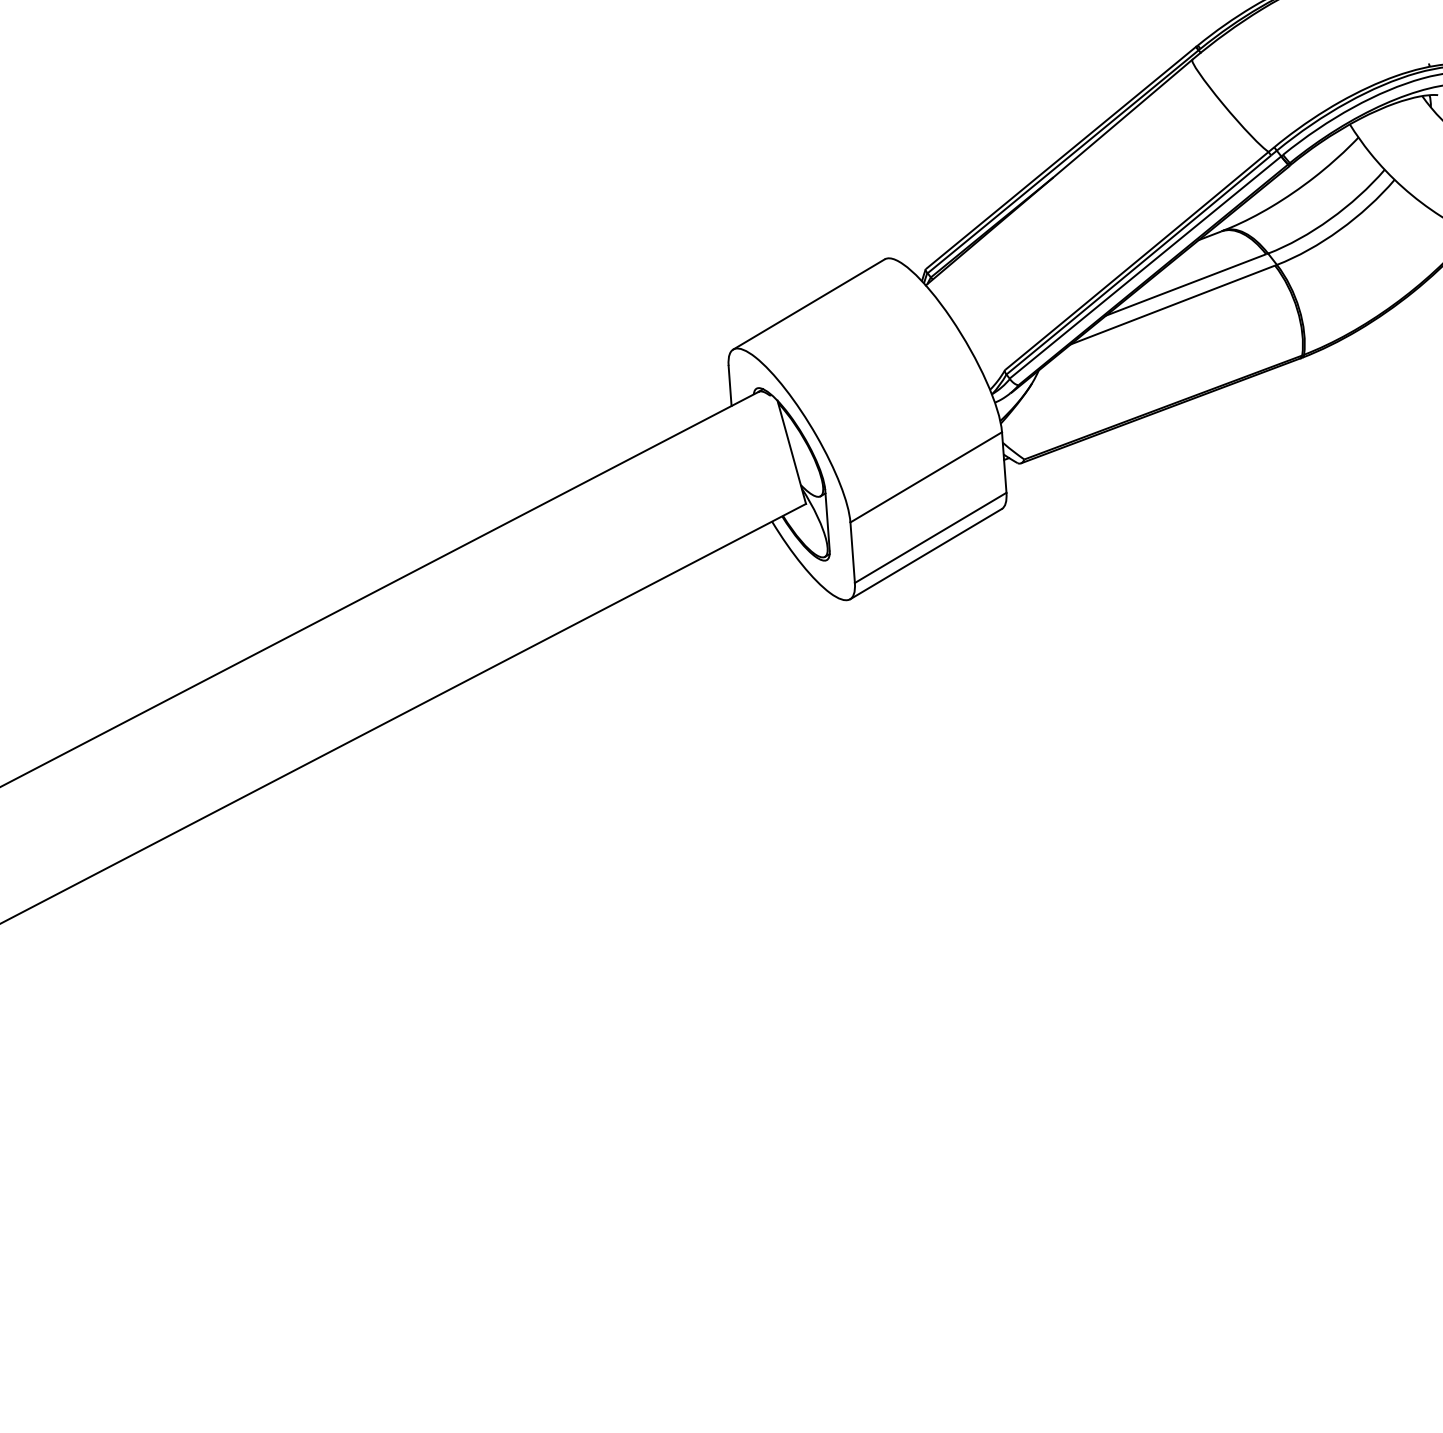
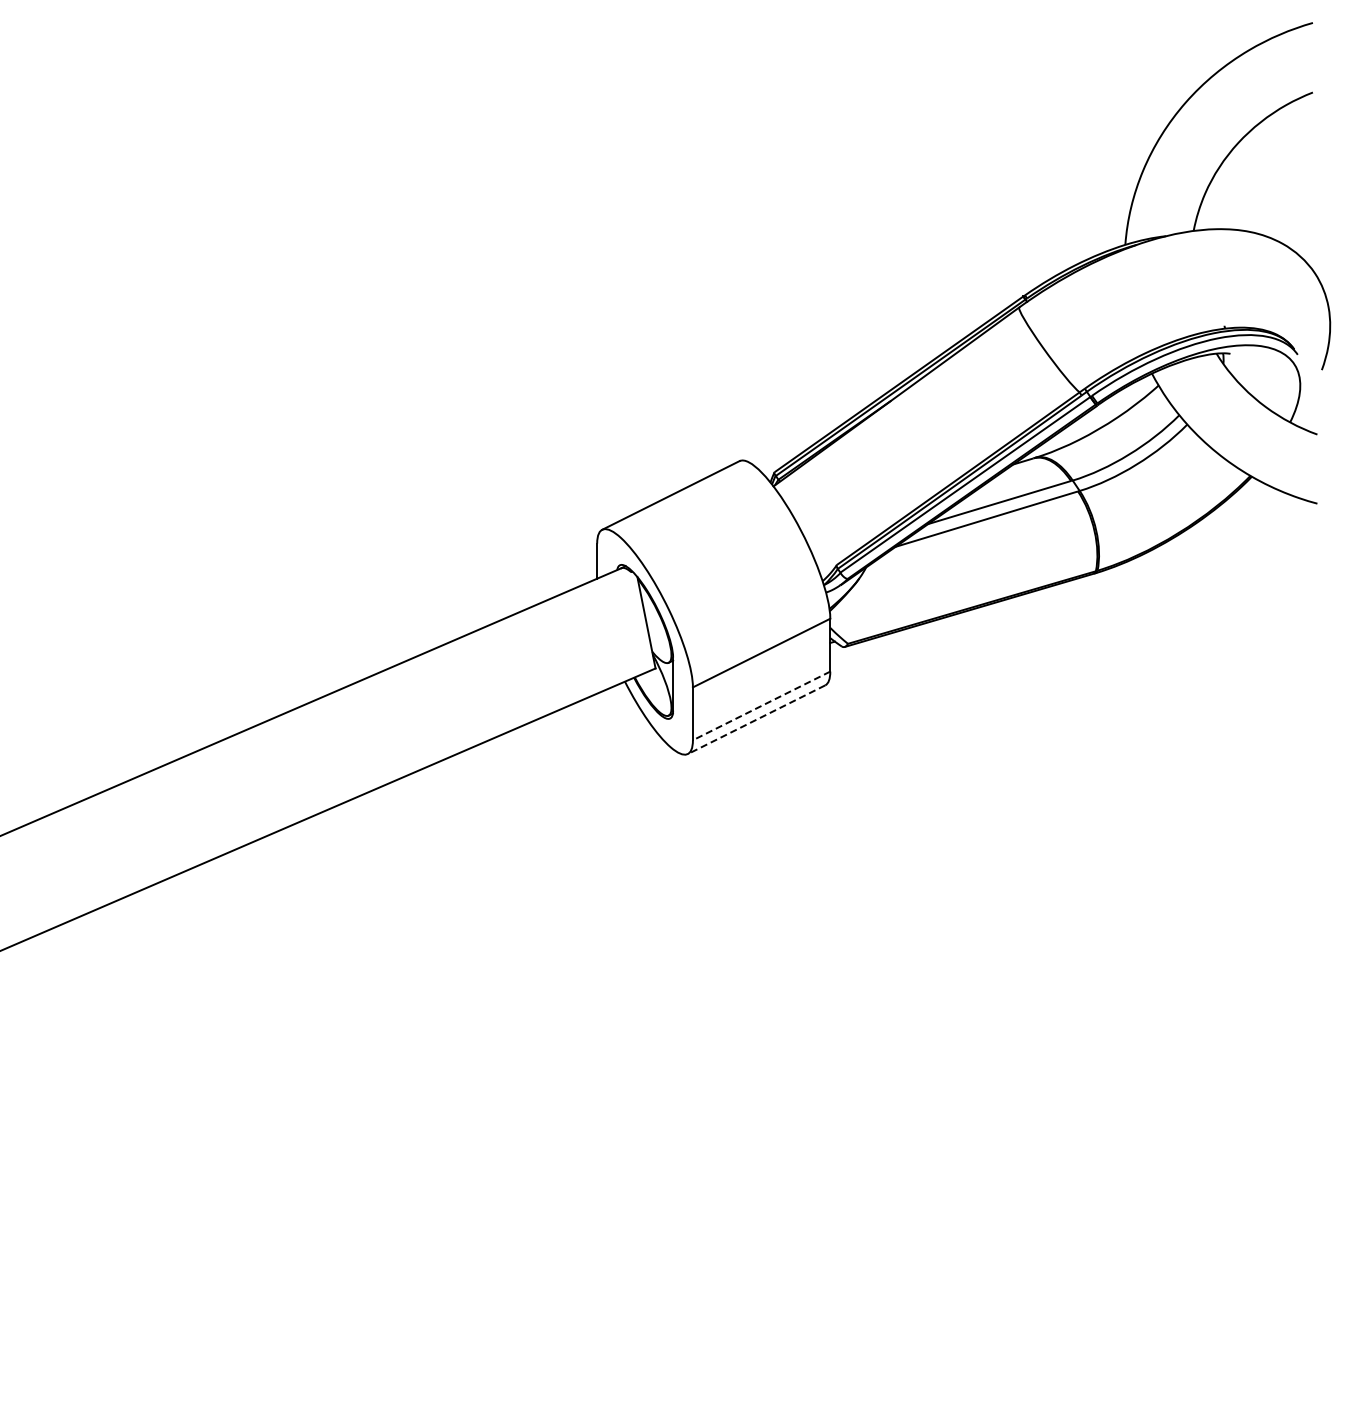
line: (930, 537) -> (761, 705), solid -> dashed
line: (925, 553) -> (756, 719), solid -> dashed

